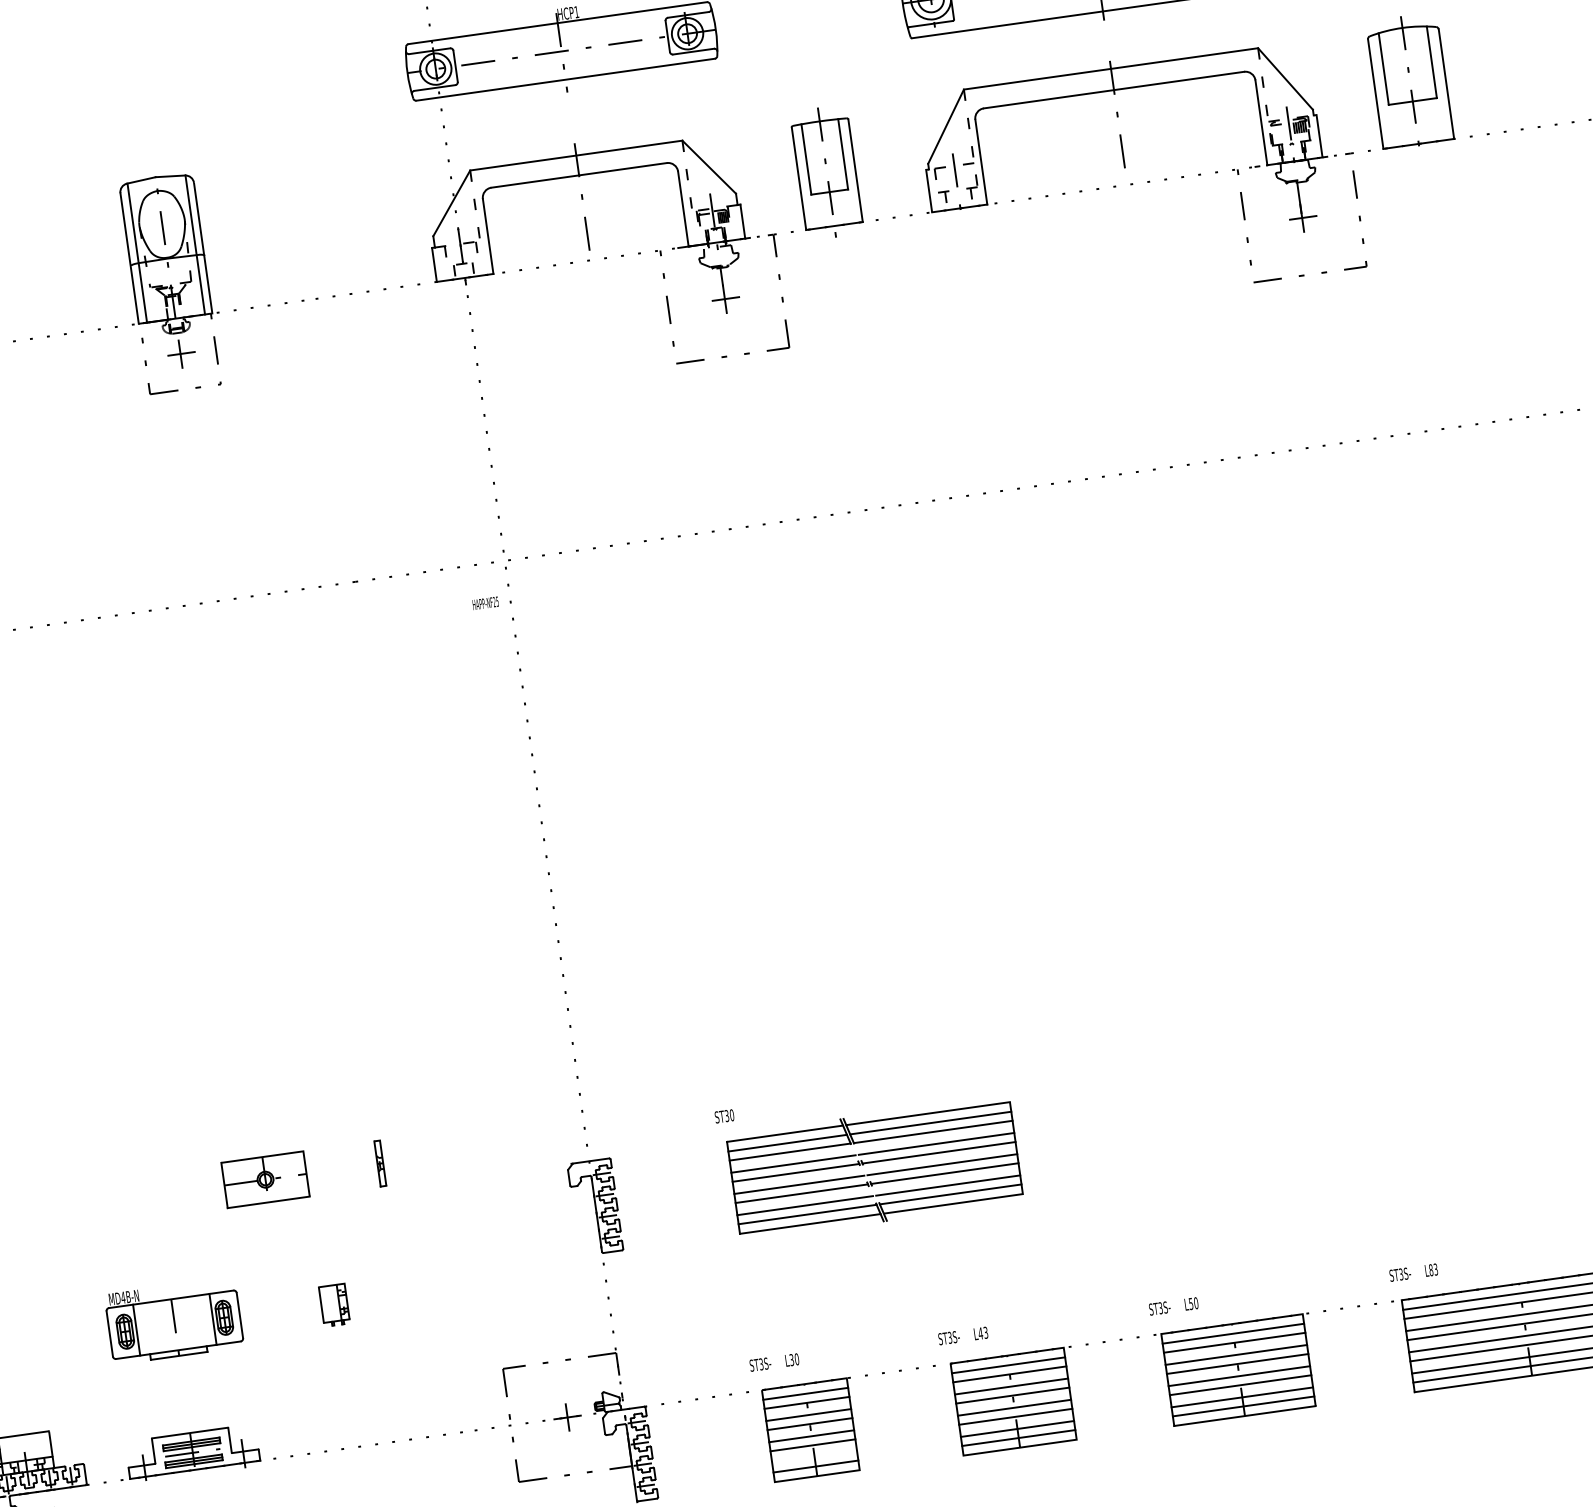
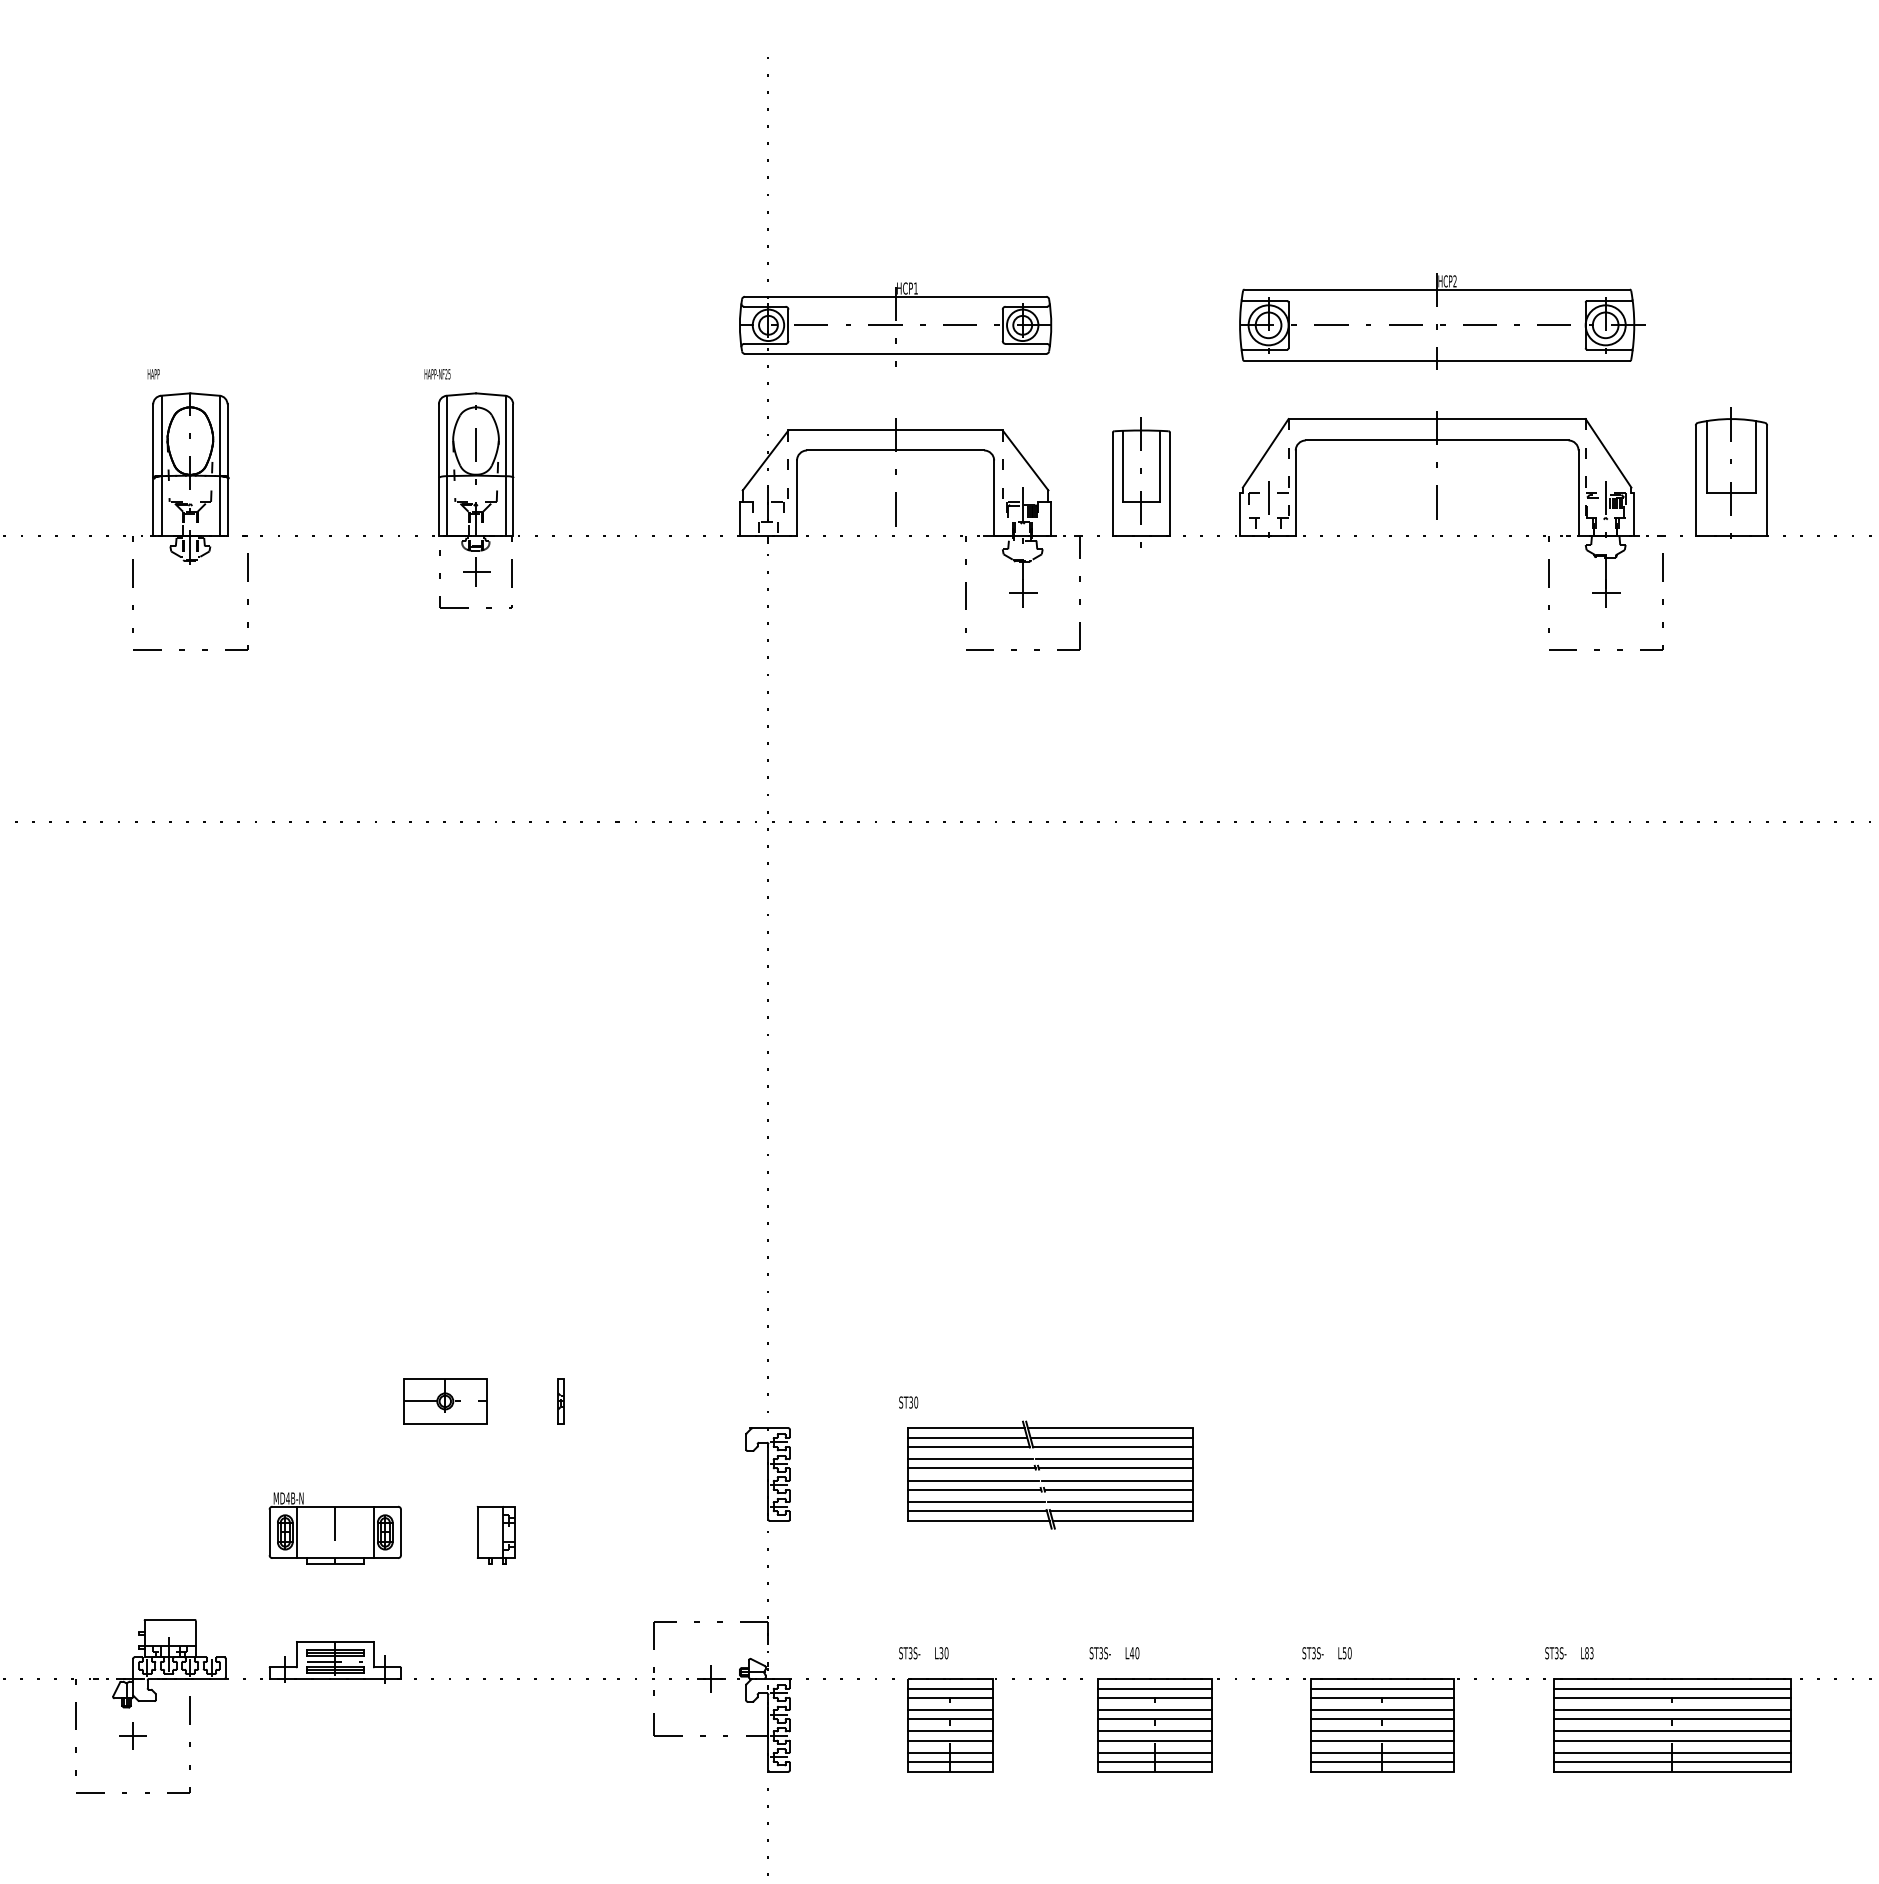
text: (485, 603) -> (437, 374), moved
part: (333, 1305) -> (495, 1535), size x1.43
text: (986, 1333) -> (1137, 1653), L43 -> L40
line: (814, 1457) -> (950, 1752), added

